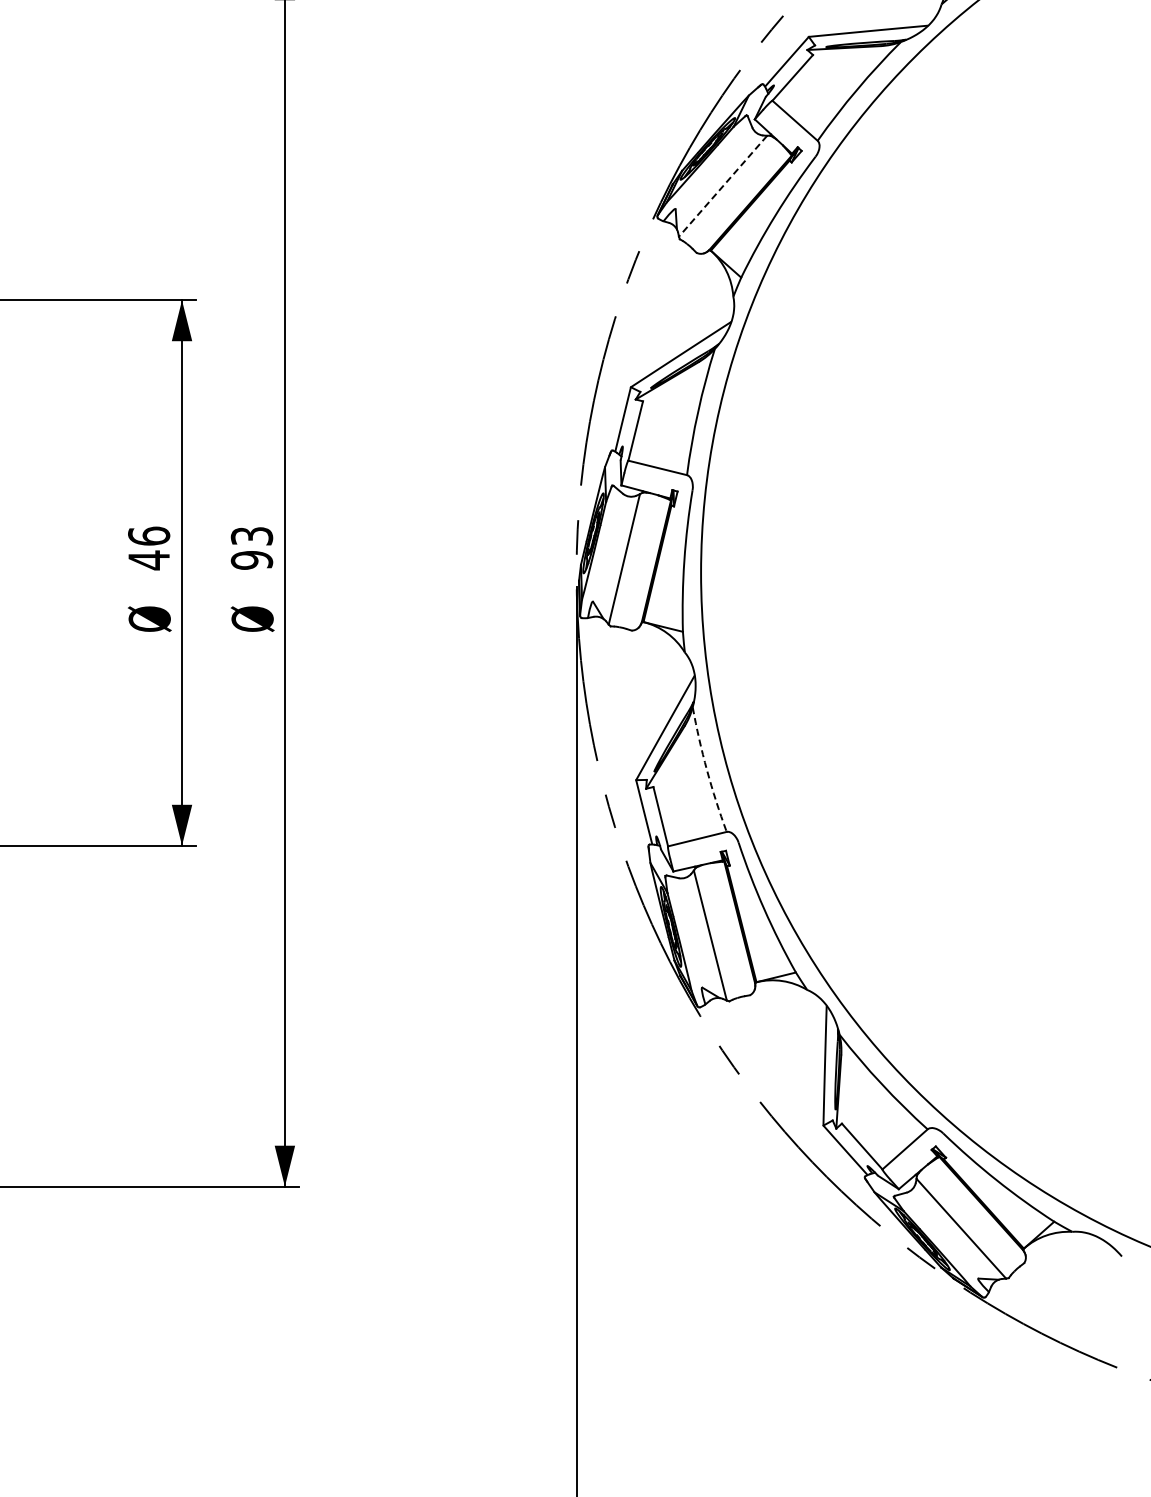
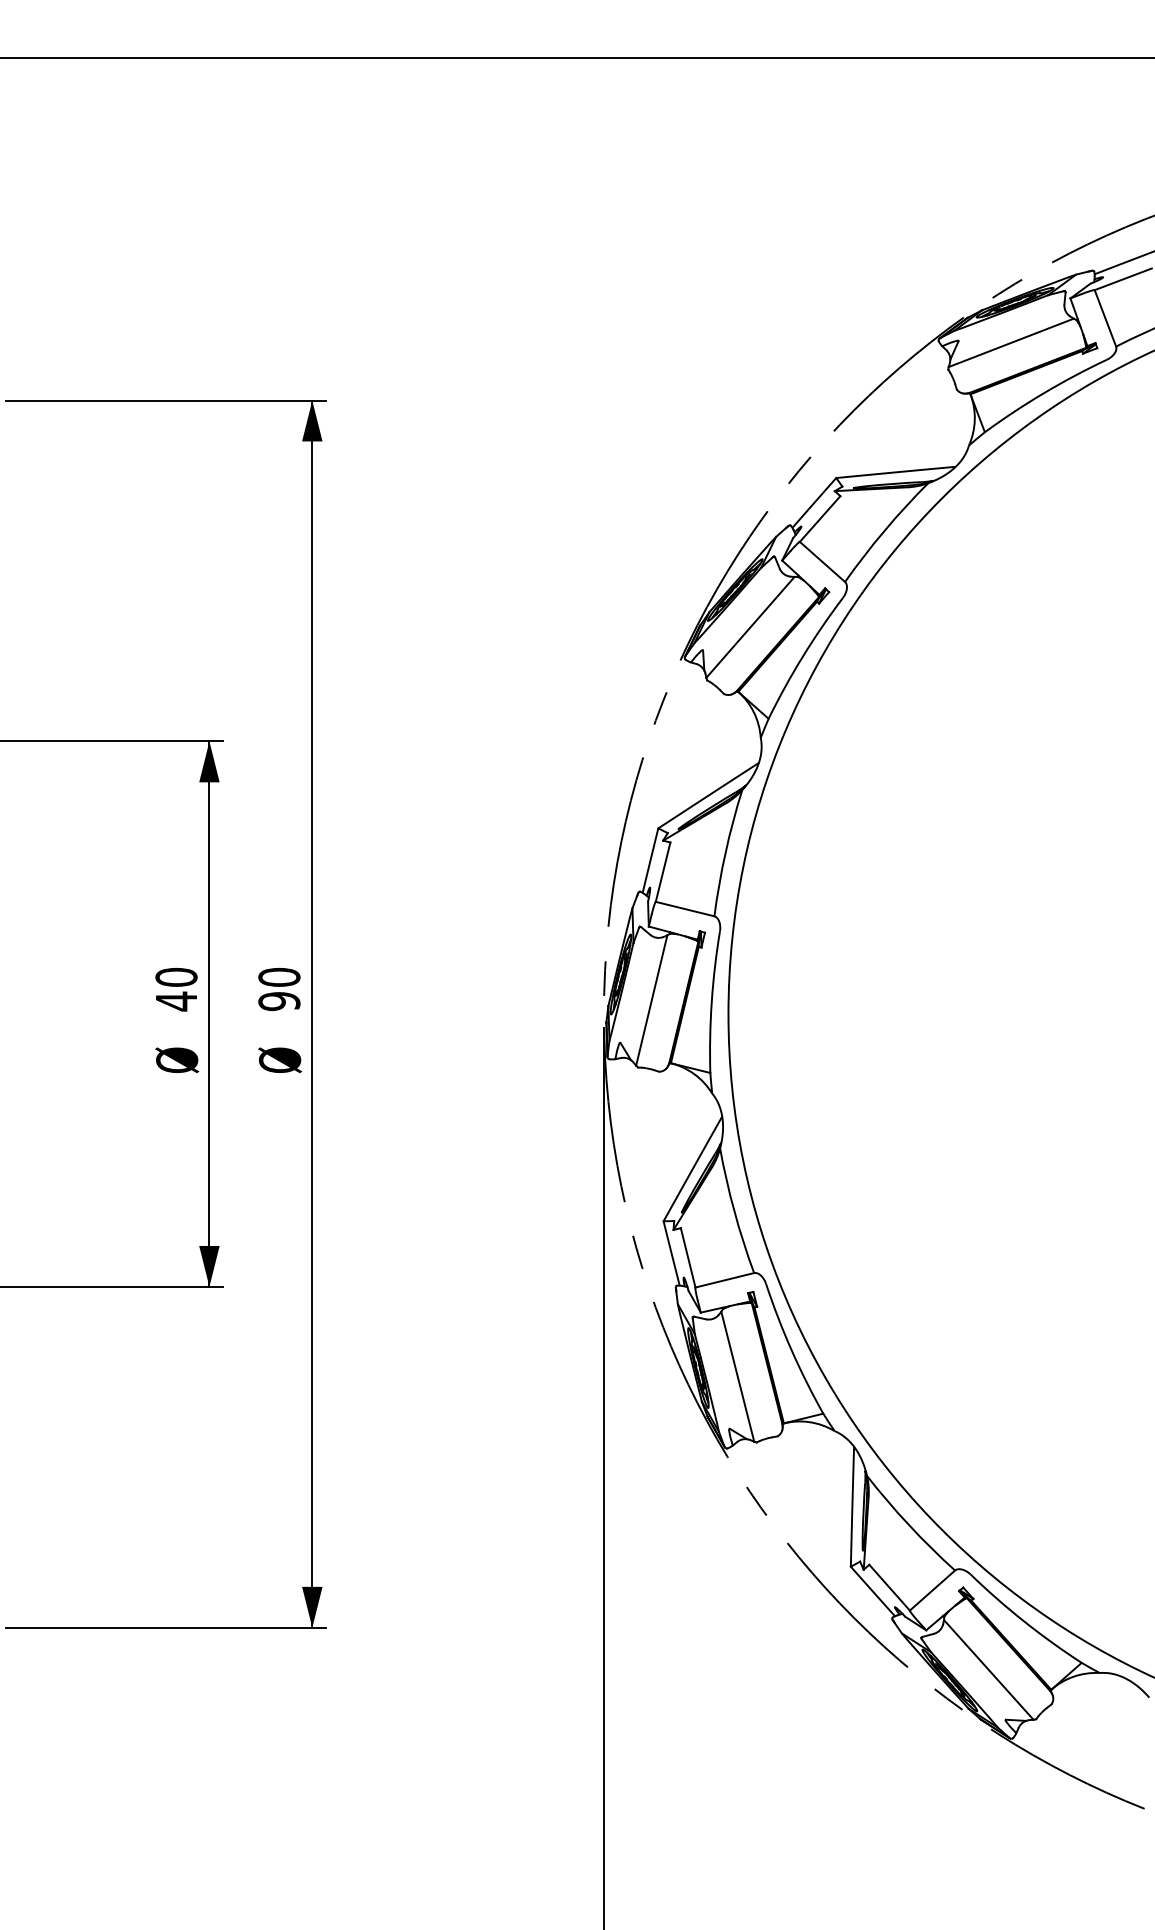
line: (723, 186) -> (750, 627), dashed -> solid
text: (149, 535) -> (176, 976), 46 -> 40
text: (252, 535) -> (279, 976), 93 -> 90
arc: (707, 770) -> (734, 1211), dashed -> solid

